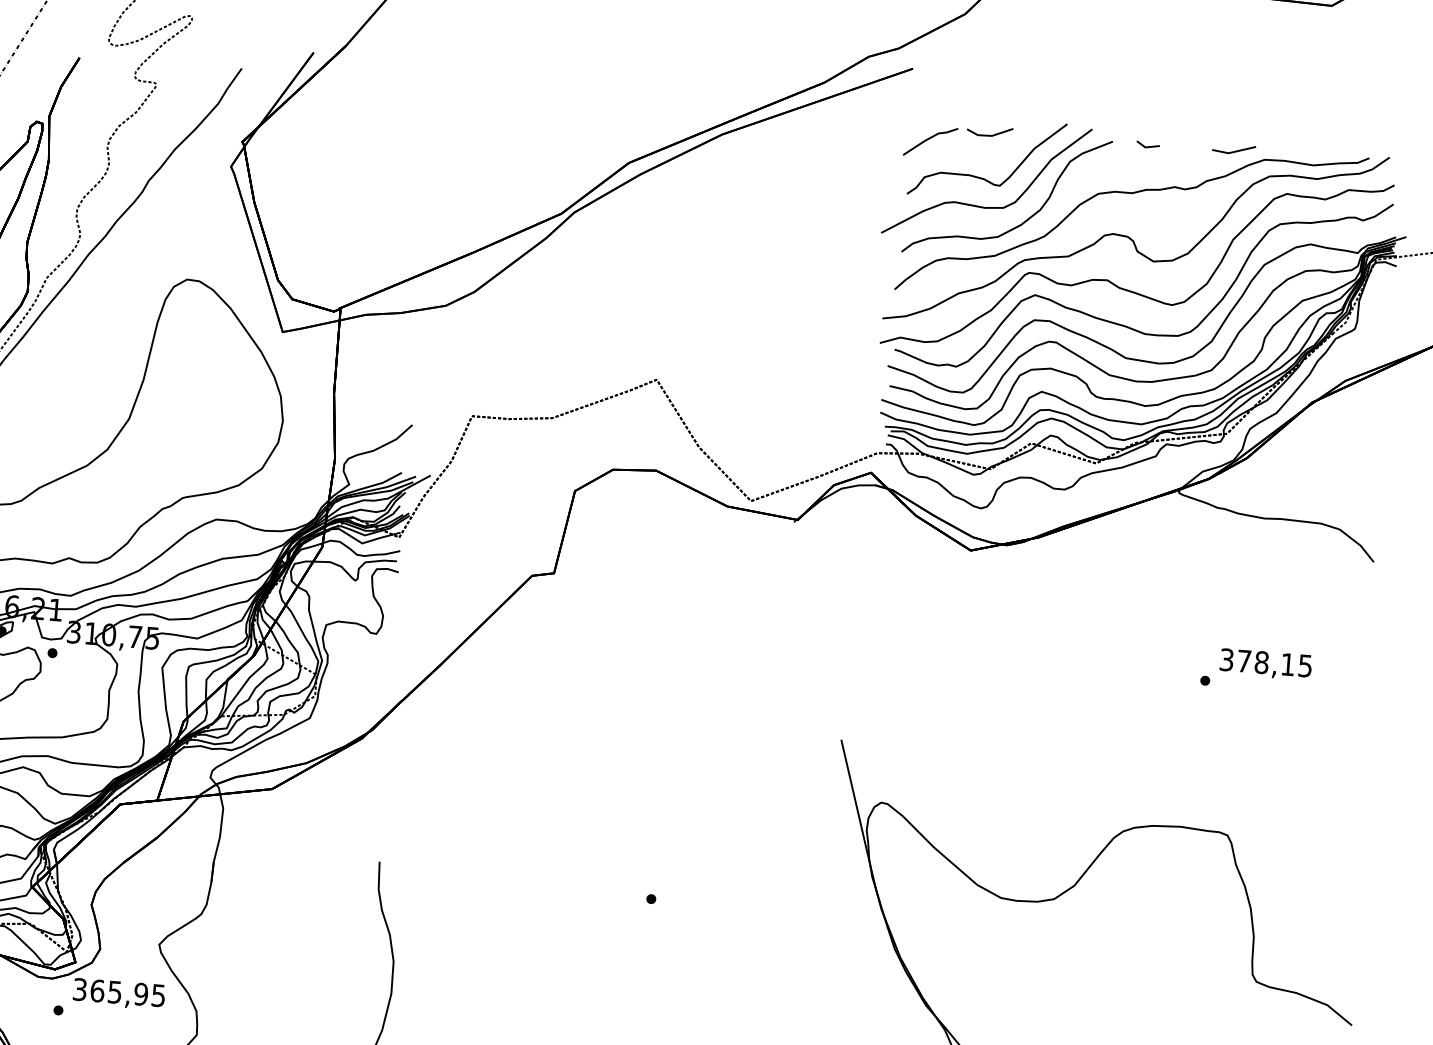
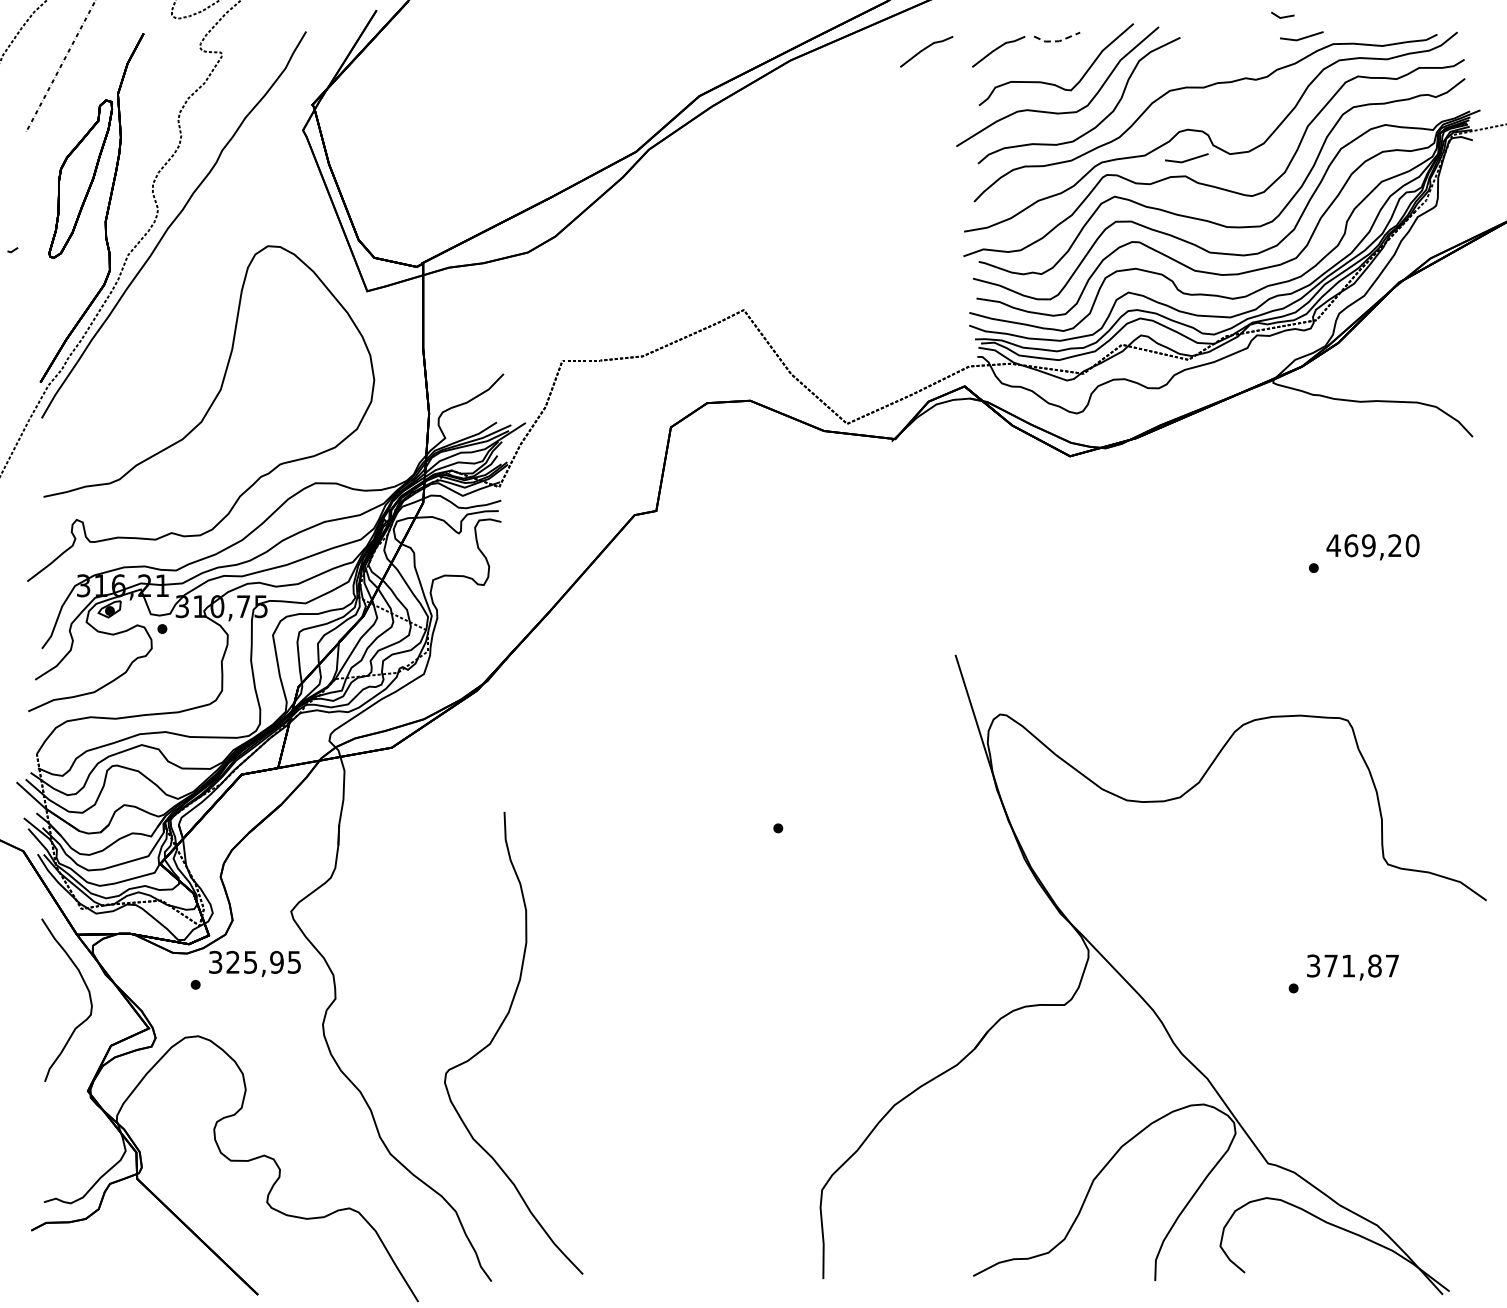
line: (857, 133) -> (925, 49), added
line: (990, 136) -> (1057, 41), solid -> dashed
line: (1147, 146) -> (1282, 16), moved
line: (1109, 263) -> (1186, 159), added
text: (1265, 662) -> (1372, 545), 378,15 -> 469,20
text: (97, 990) -> (233, 961), 365,95 -> 325,95

